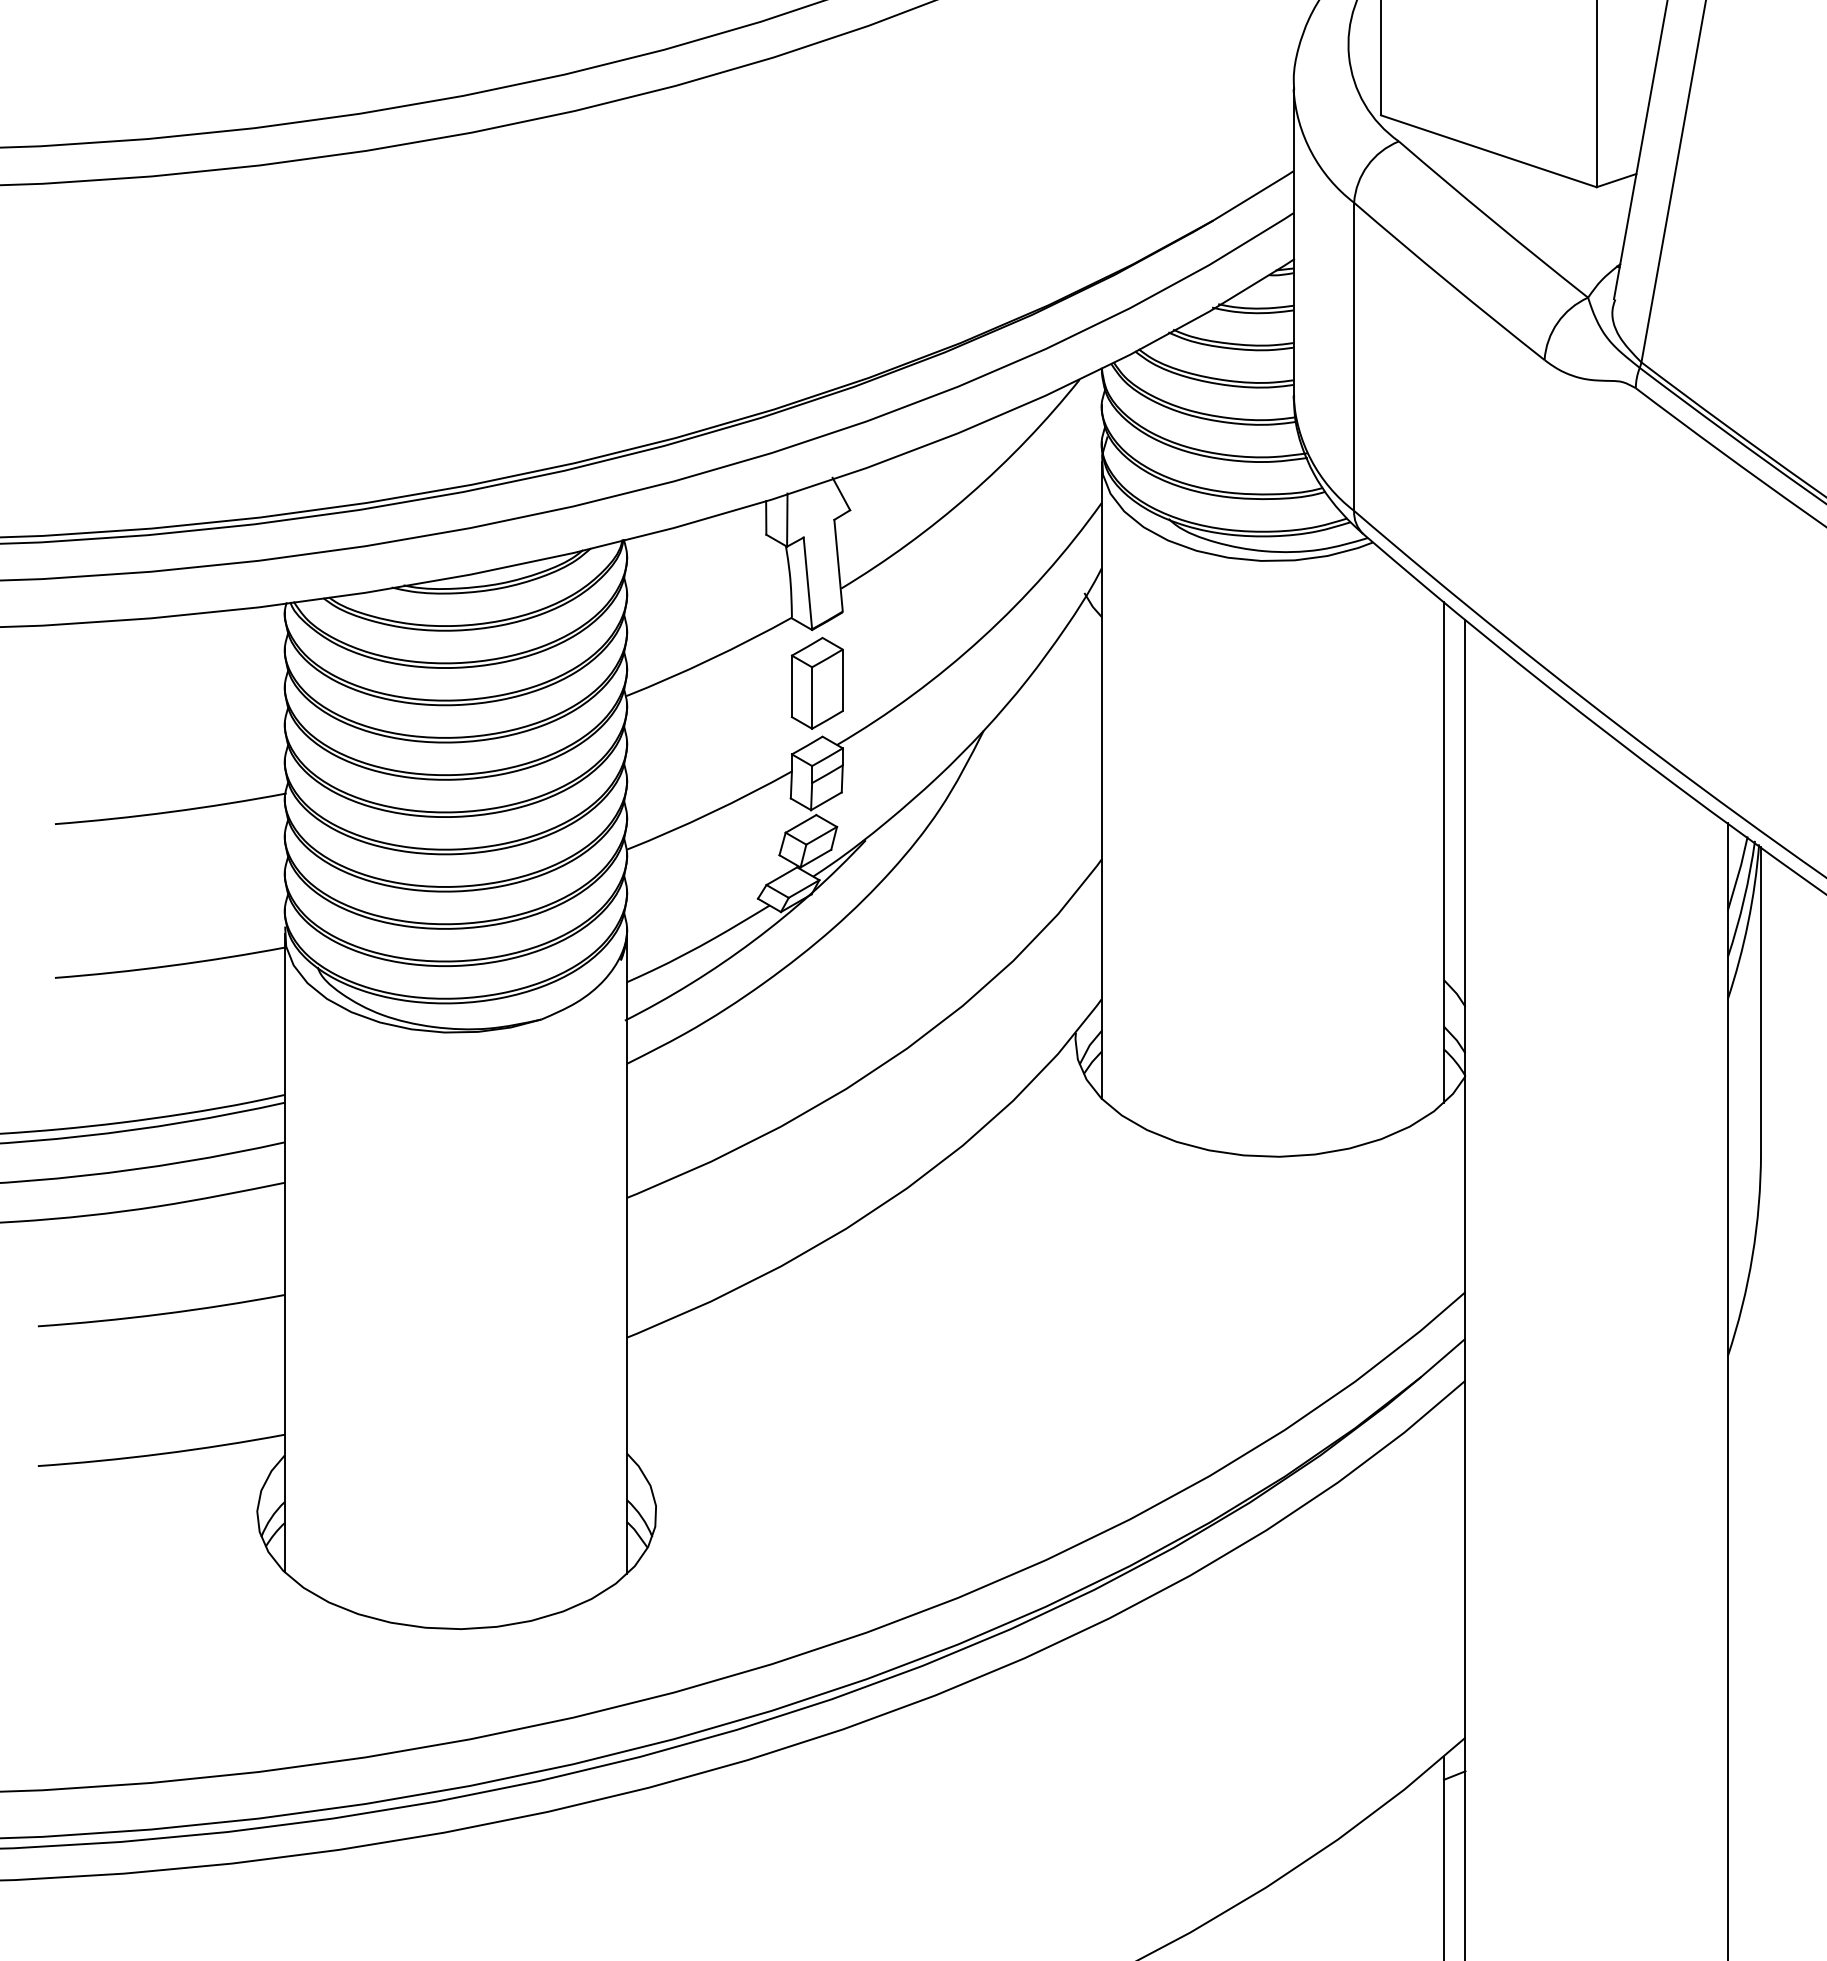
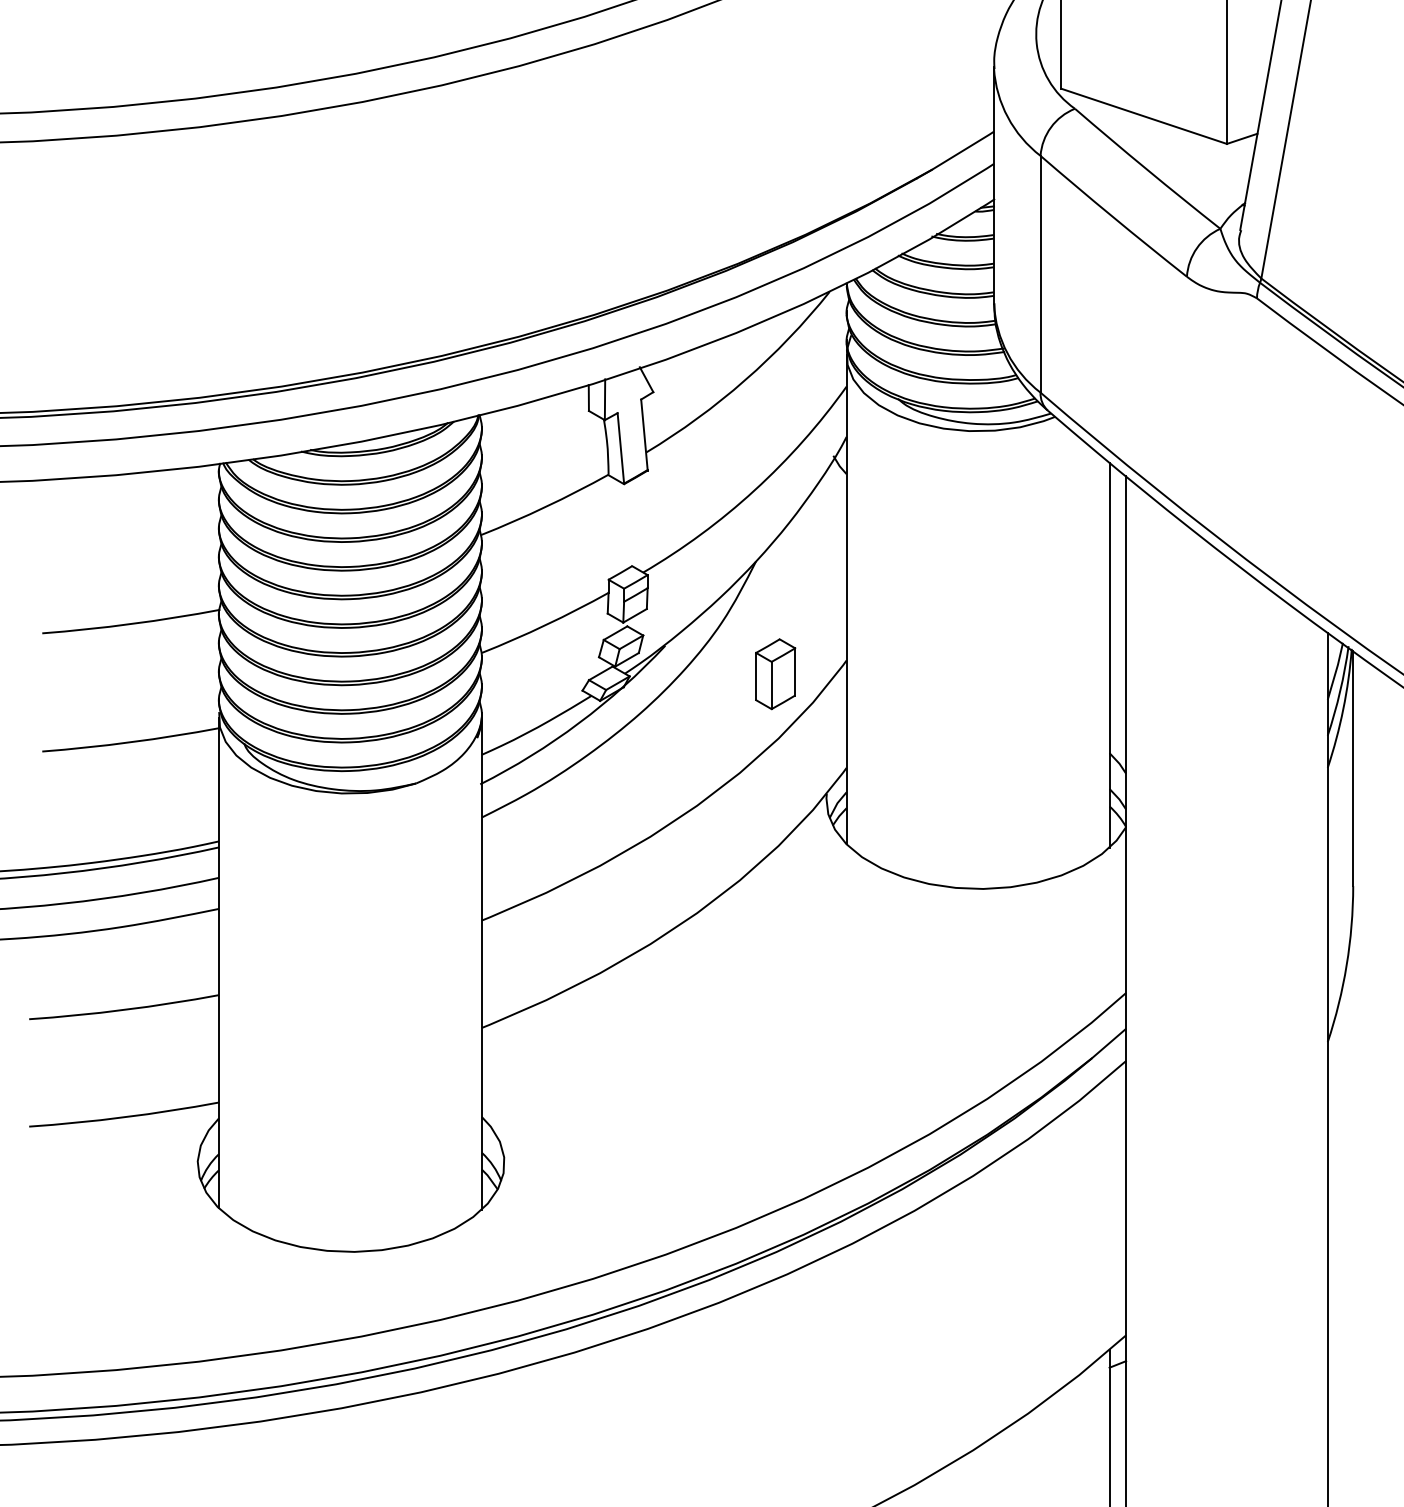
part: (816, 682) -> (774, 673), moved

